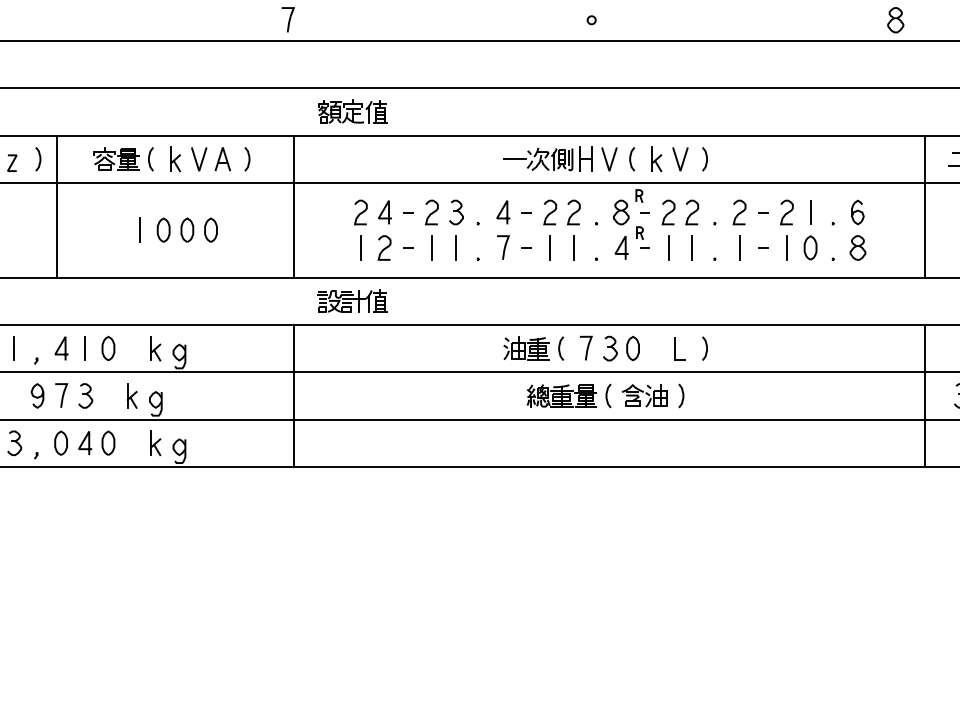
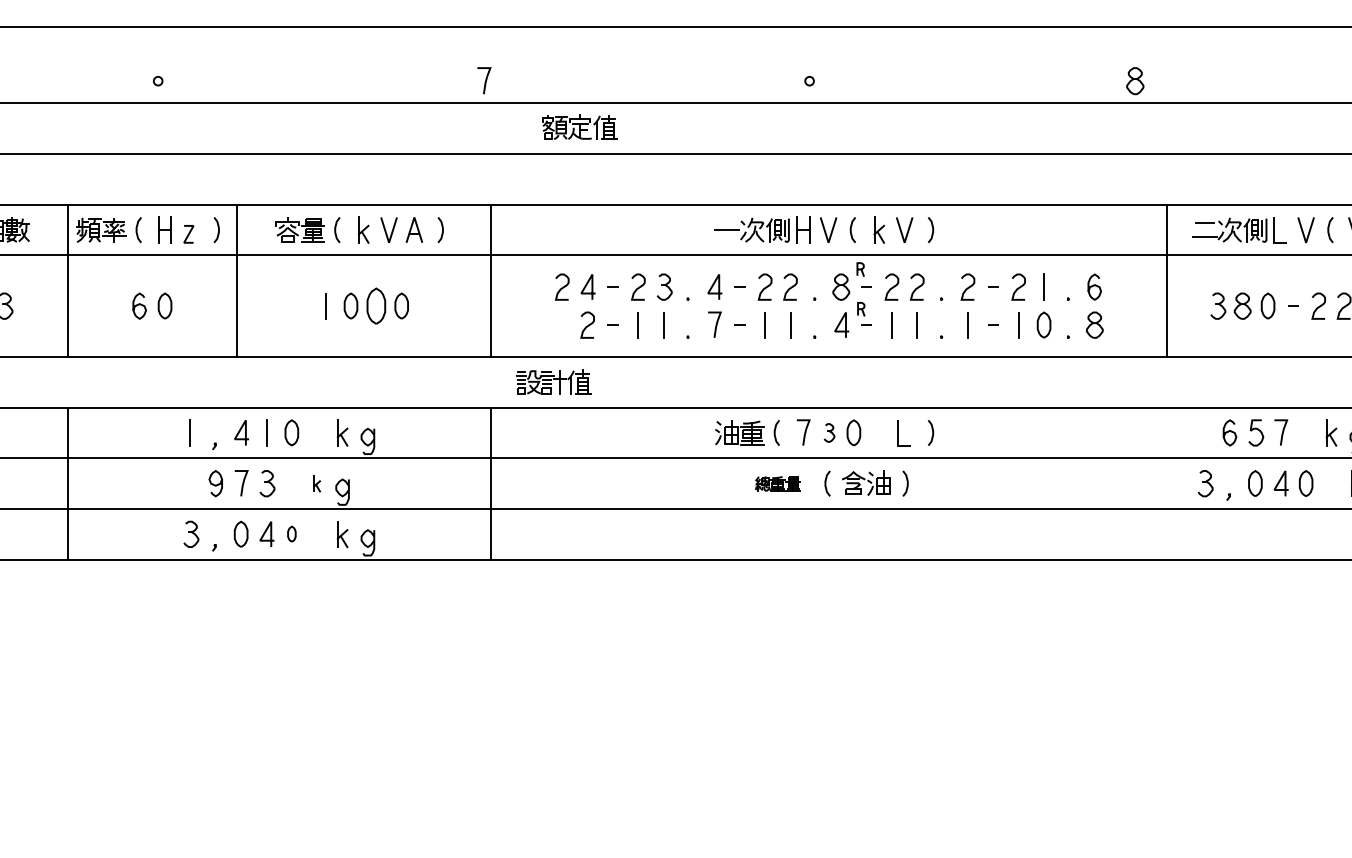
part: (352, 111) -> (579, 126), moved
part: (187, 229) -> (376, 305), size x1.4
line: (360, 248) -> (561, 325), removed
part: (610, 348) -> (829, 432), size x0.7
part: (131, 395) -> (316, 483), size x0.6
part: (561, 395) -> (777, 483), size x0.6
line: (924, 395) -> (1166, 483), removed
part: (108, 442) -> (291, 533), size x0.6

